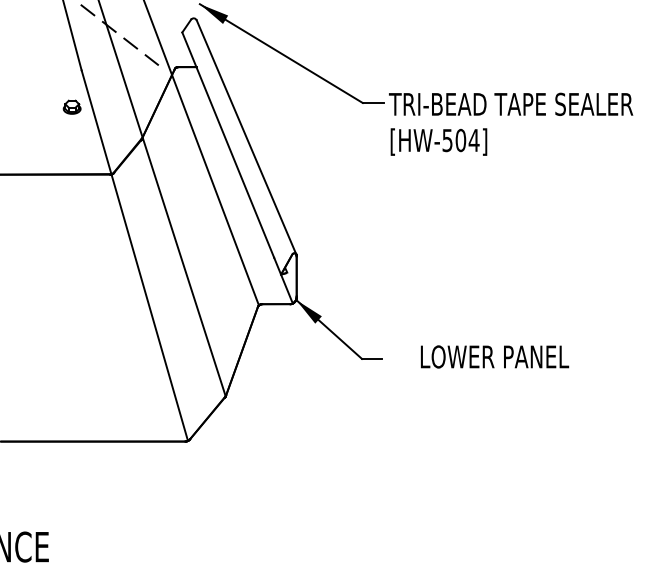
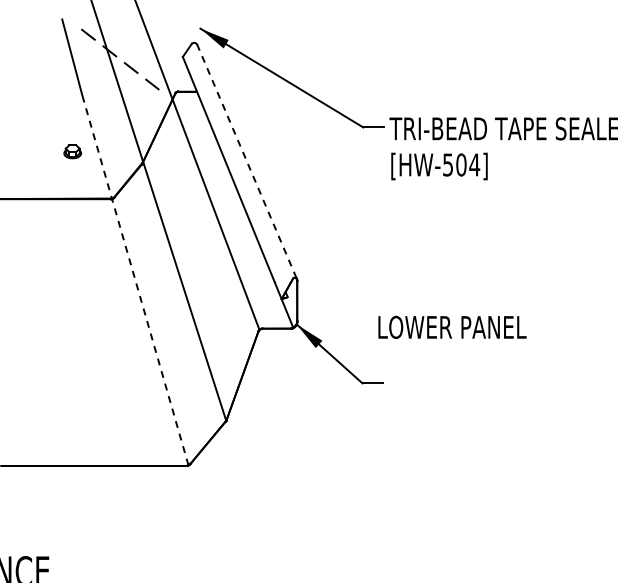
part: (71, 106) -> (72, 150), moved
line: (246, 136) -> (247, 160), solid -> dashed
line: (134, 255) -> (135, 279), solid -> dashed
text: (495, 356) -> (453, 326), moved

